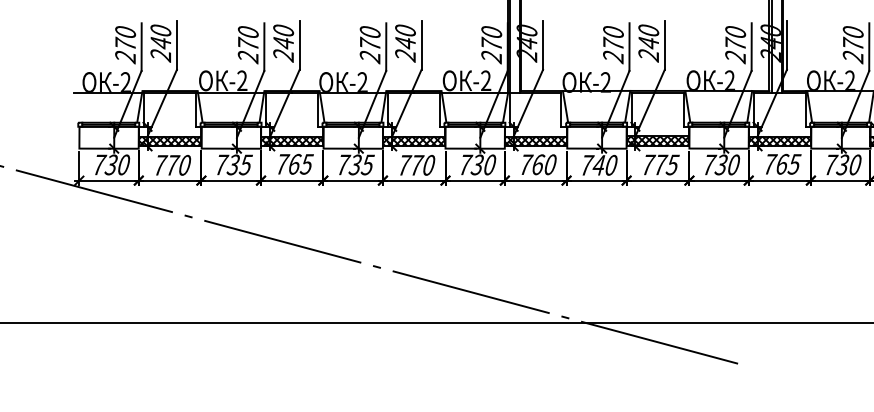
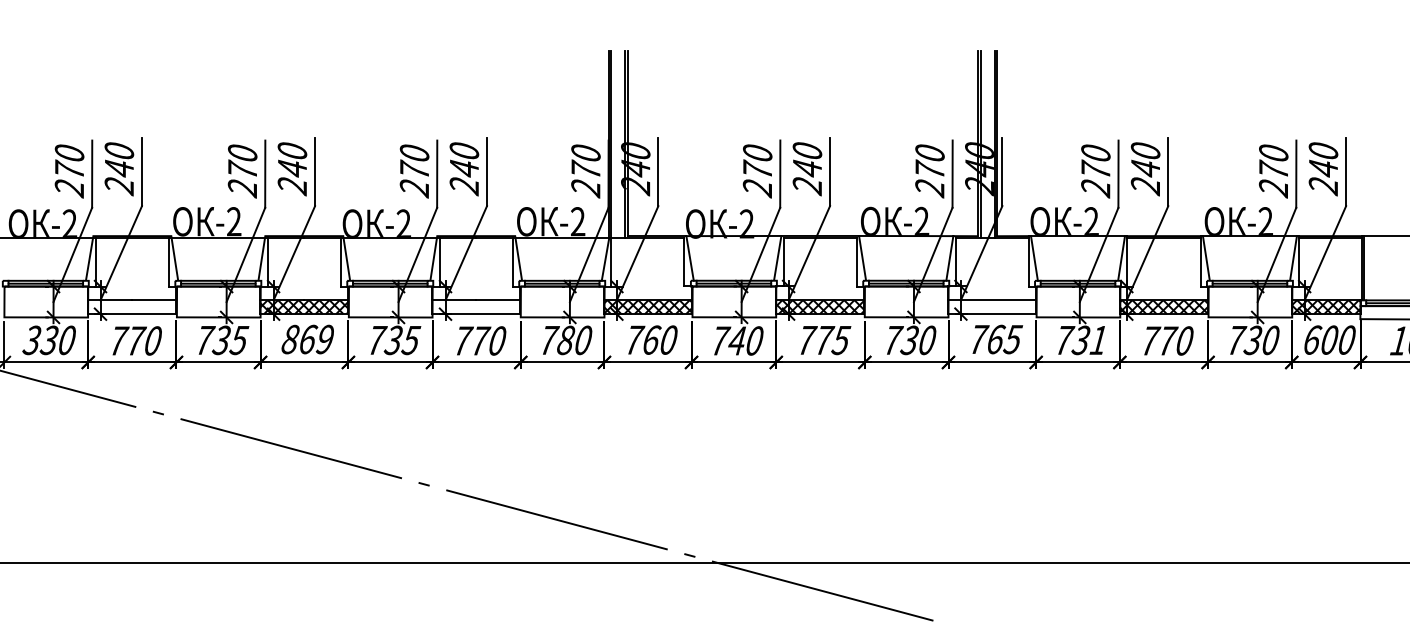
hatch: (170, 141) -> (132, 307), removed
hatch: (414, 141) -> (476, 307), removed
hatch: (779, 141) -> (992, 307), removed
text: (295, 164) -> (308, 339), 765 -> 869
text: (477, 164) -> (565, 339), 730 -> 780
text: (99, 165) -> (32, 340), 730 -> 330
text: (855, 165) -> (1098, 340), 730 -> 731

